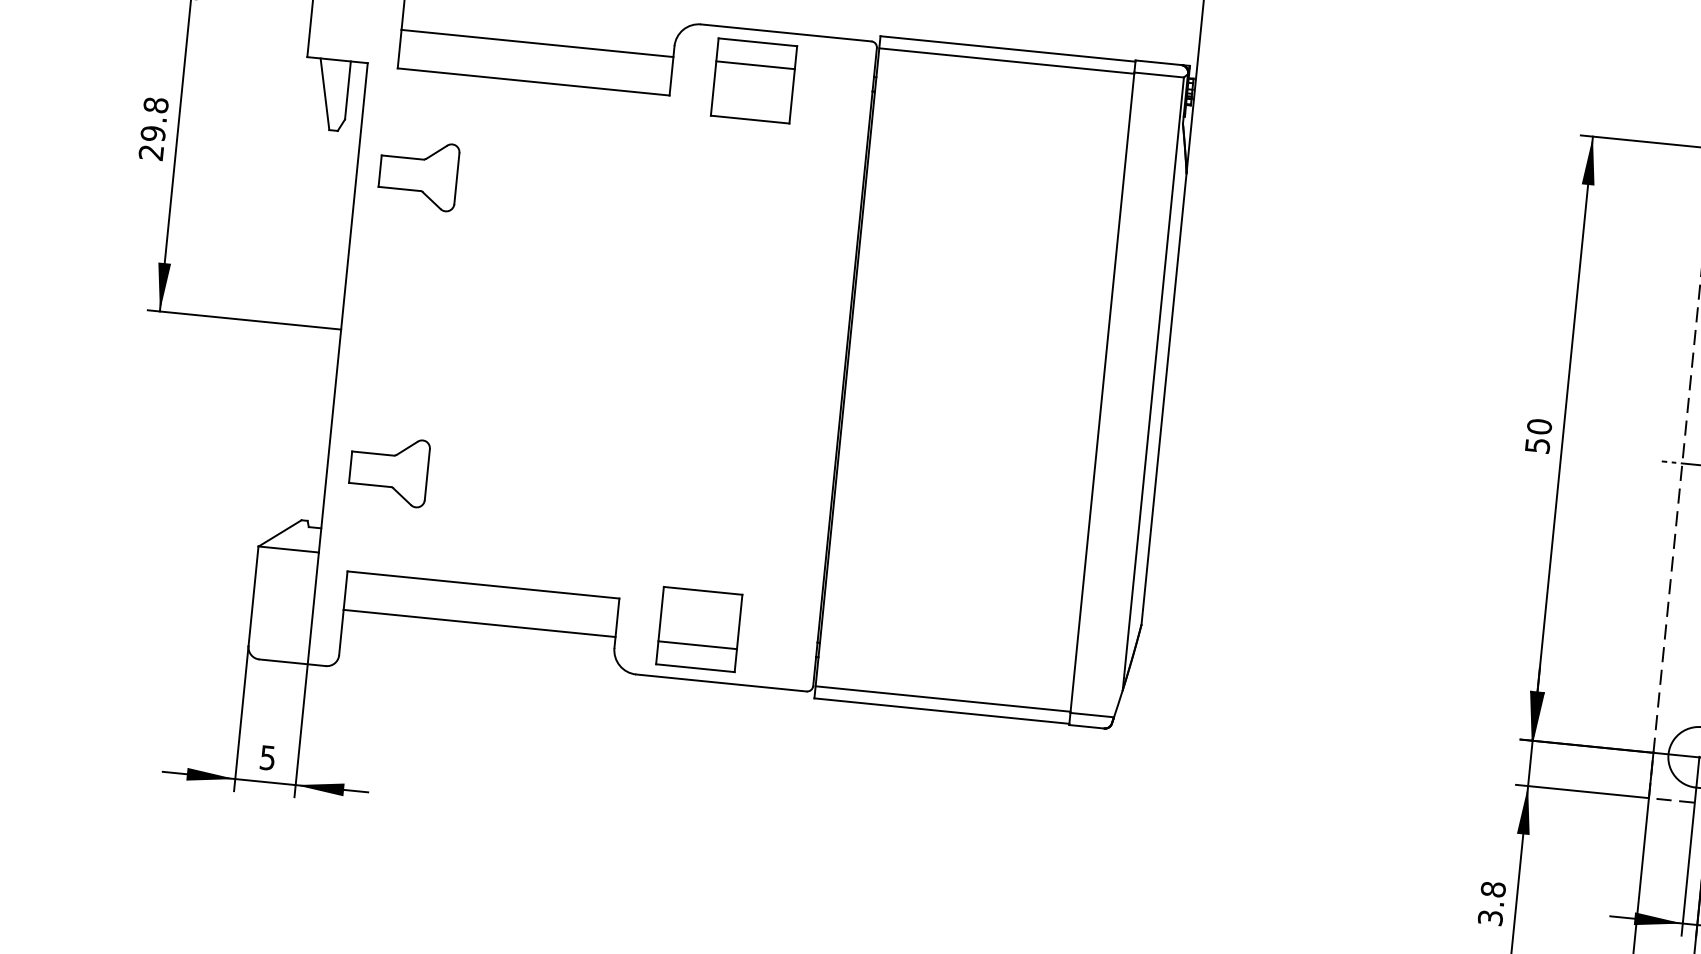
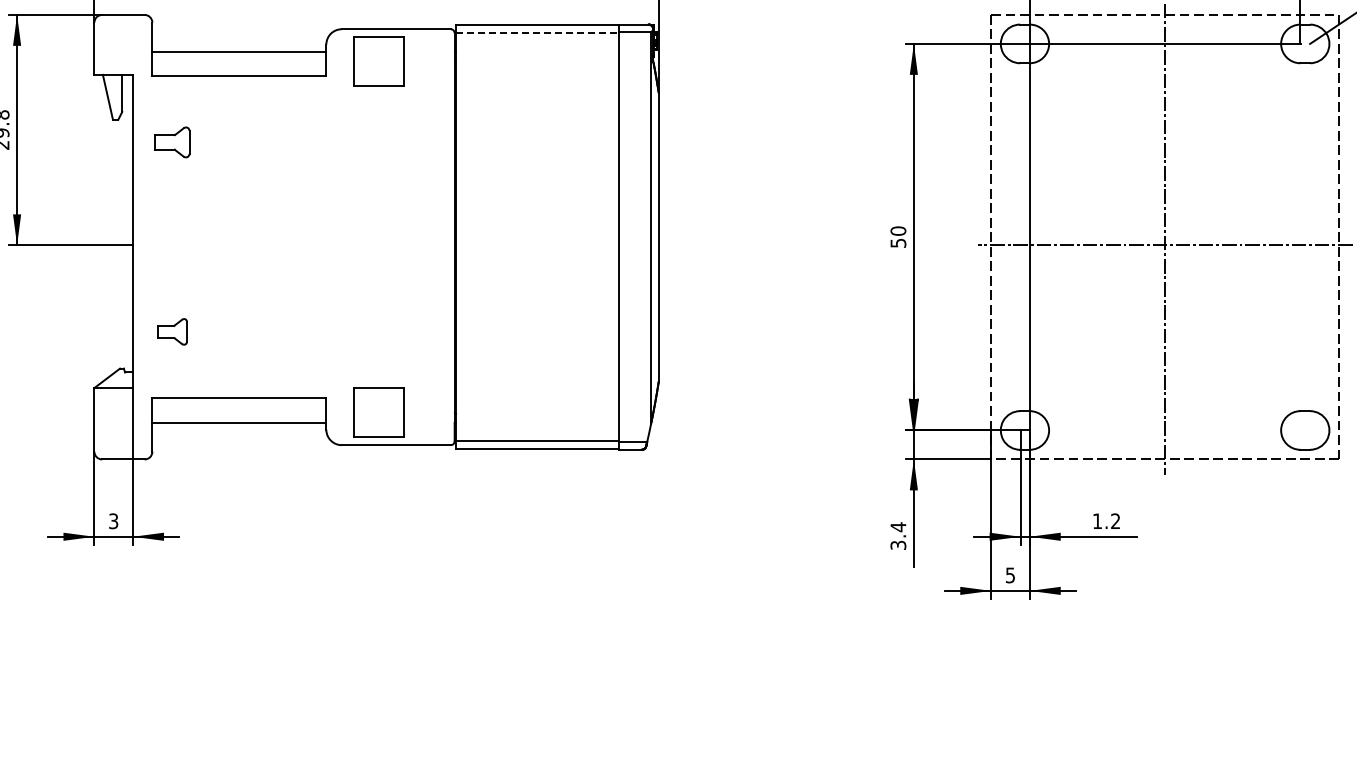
line: (1006, 61) -> (537, 33), solid -> dashed
line: (754, 64) -> (378, 51), removed
part: (418, 175) -> (172, 142), size x0.7
part: (389, 470) -> (172, 331), size x0.6
line: (697, 644) -> (378, 422), removed
text: (267, 756) -> (113, 520), 5 -> 3
text: (1493, 890) -> (898, 527), 3.8 -> 3.4

